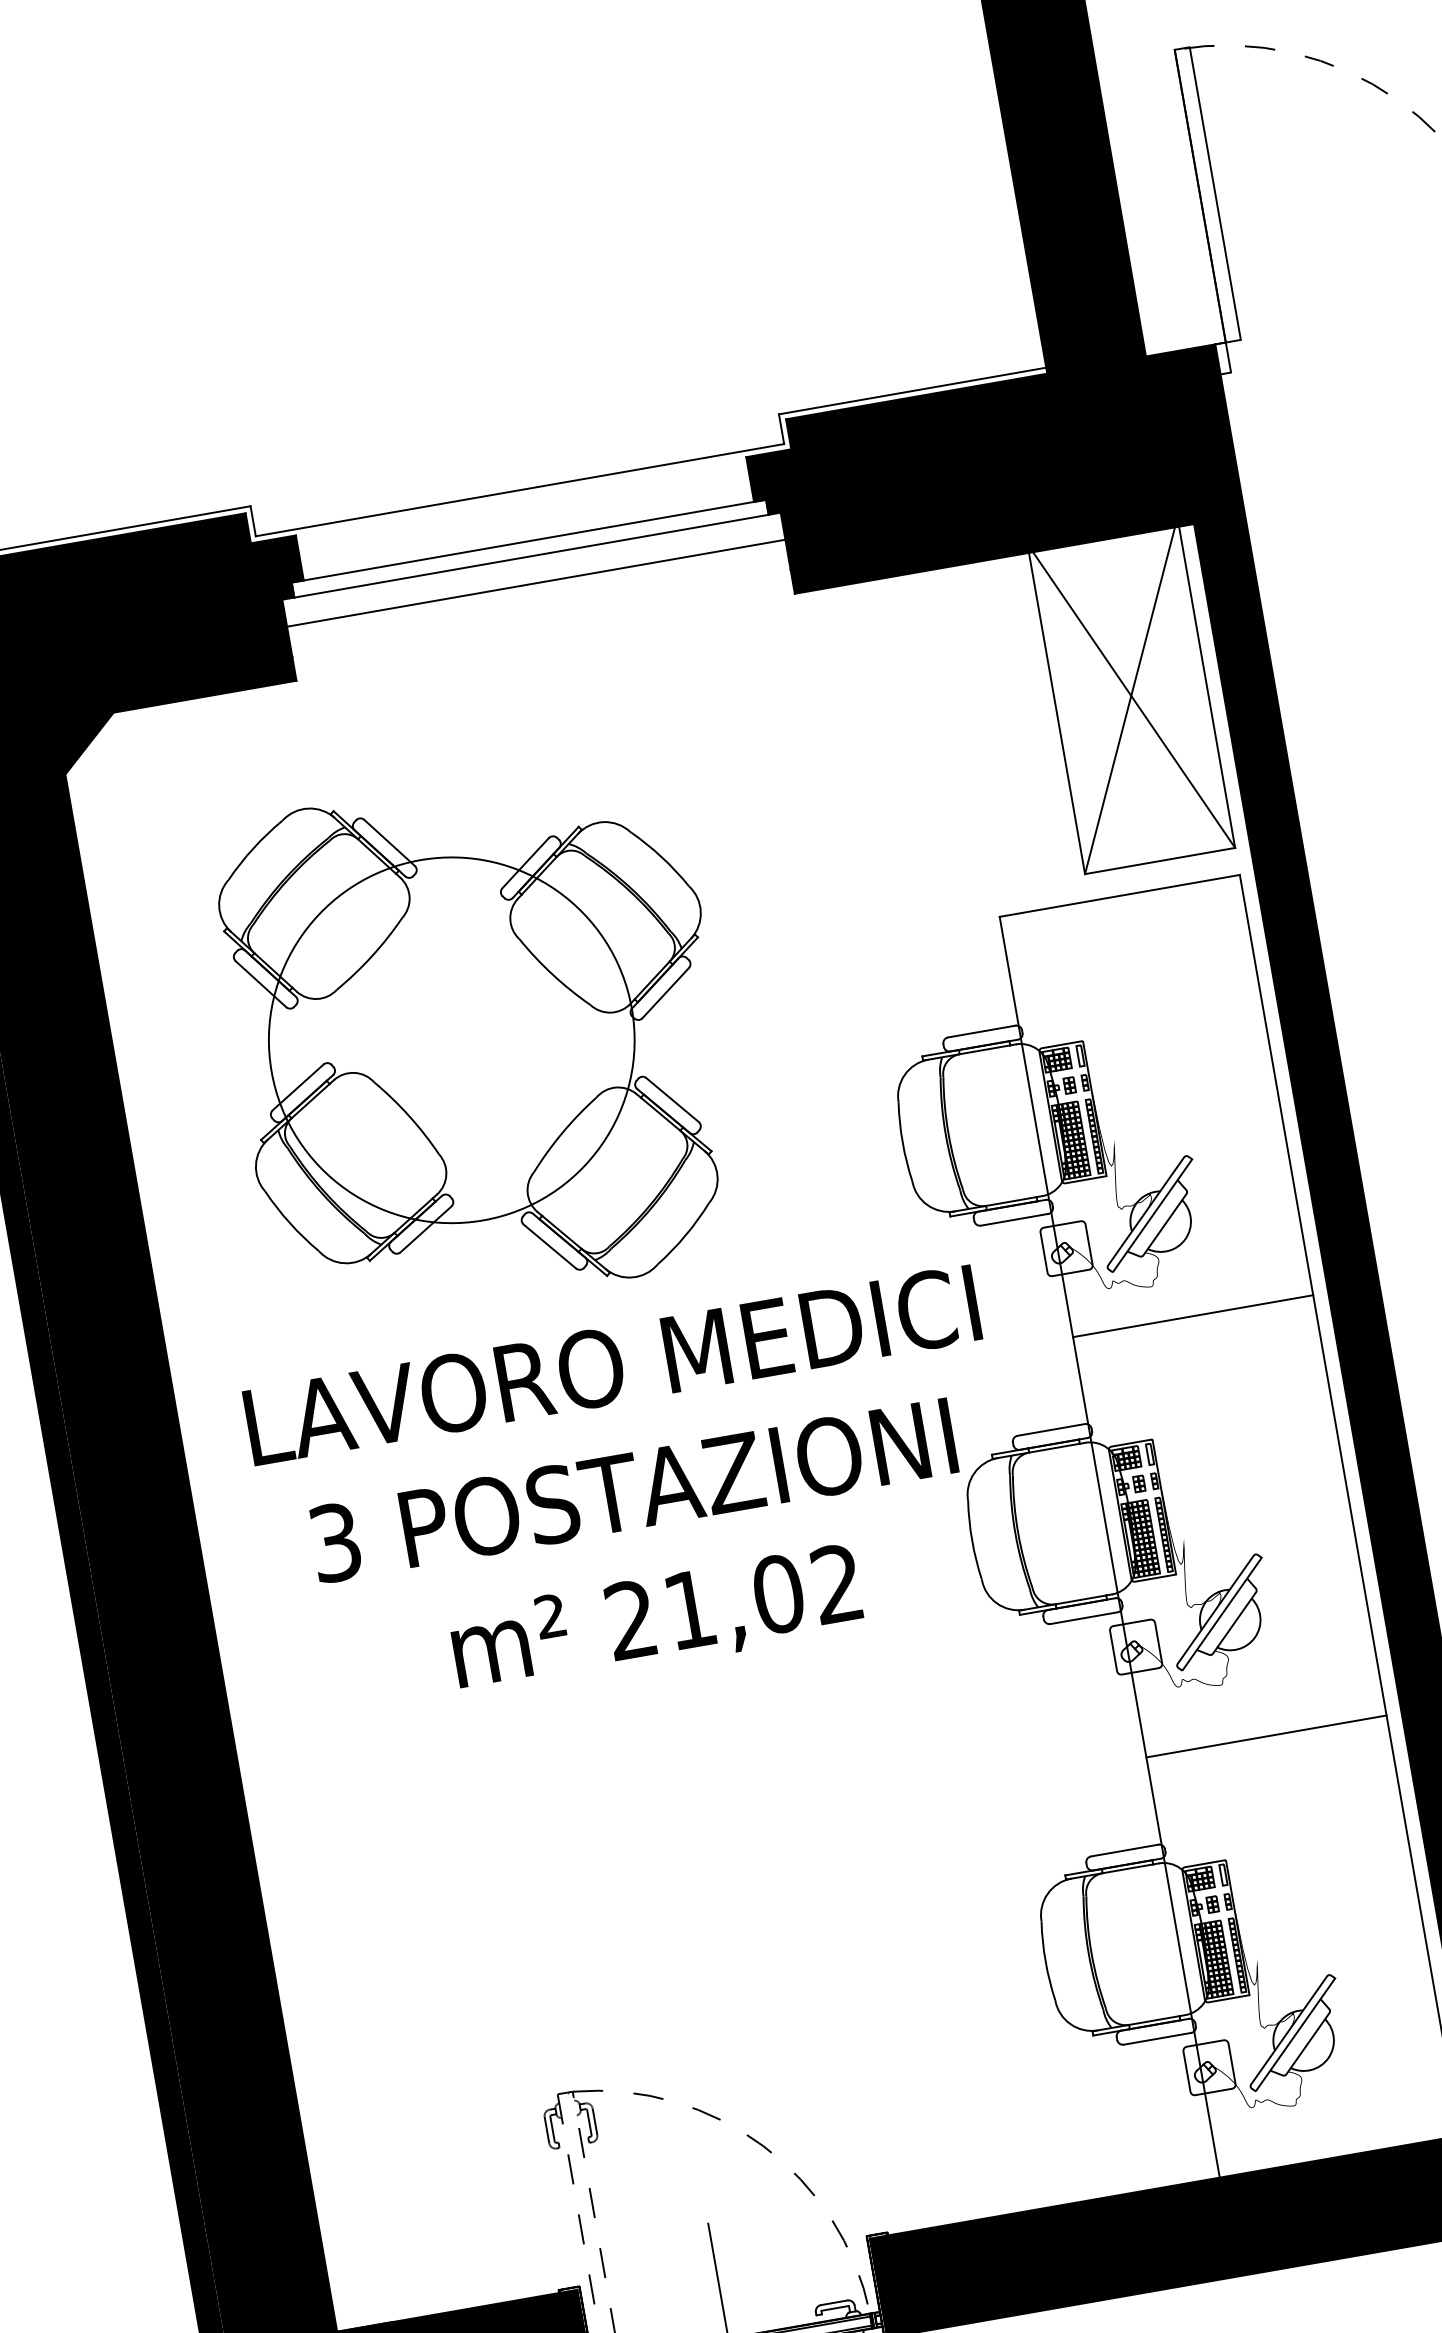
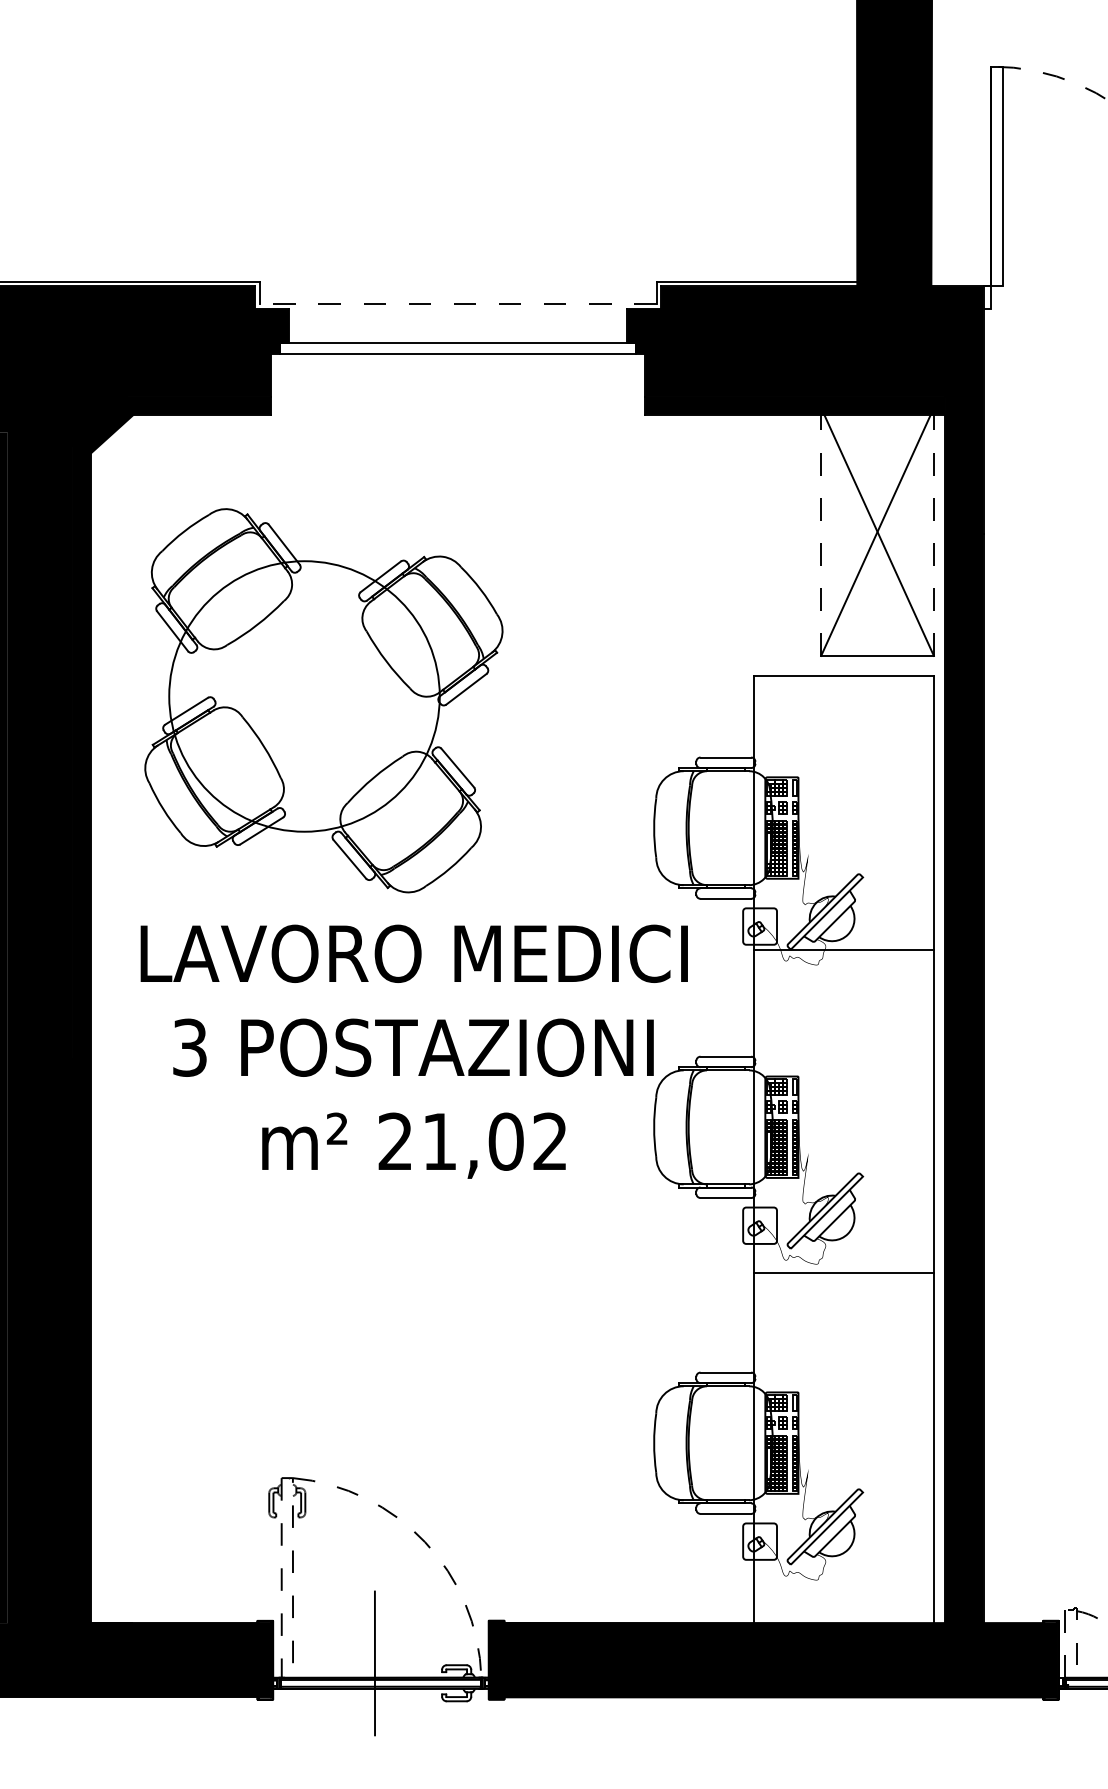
line: (519, 490) -> (457, 304), solid -> dashed
line: (536, 583) -> (458, 374), removed
line: (1205, 682) -> (933, 531), solid -> dashed
line: (1056, 708) -> (821, 531), solid -> dashed
part: (477, 1041) -> (323, 700), moved
line: (1192, 1315) -> (843, 949), moved
line: (1266, 1736) -> (843, 1273), moved

